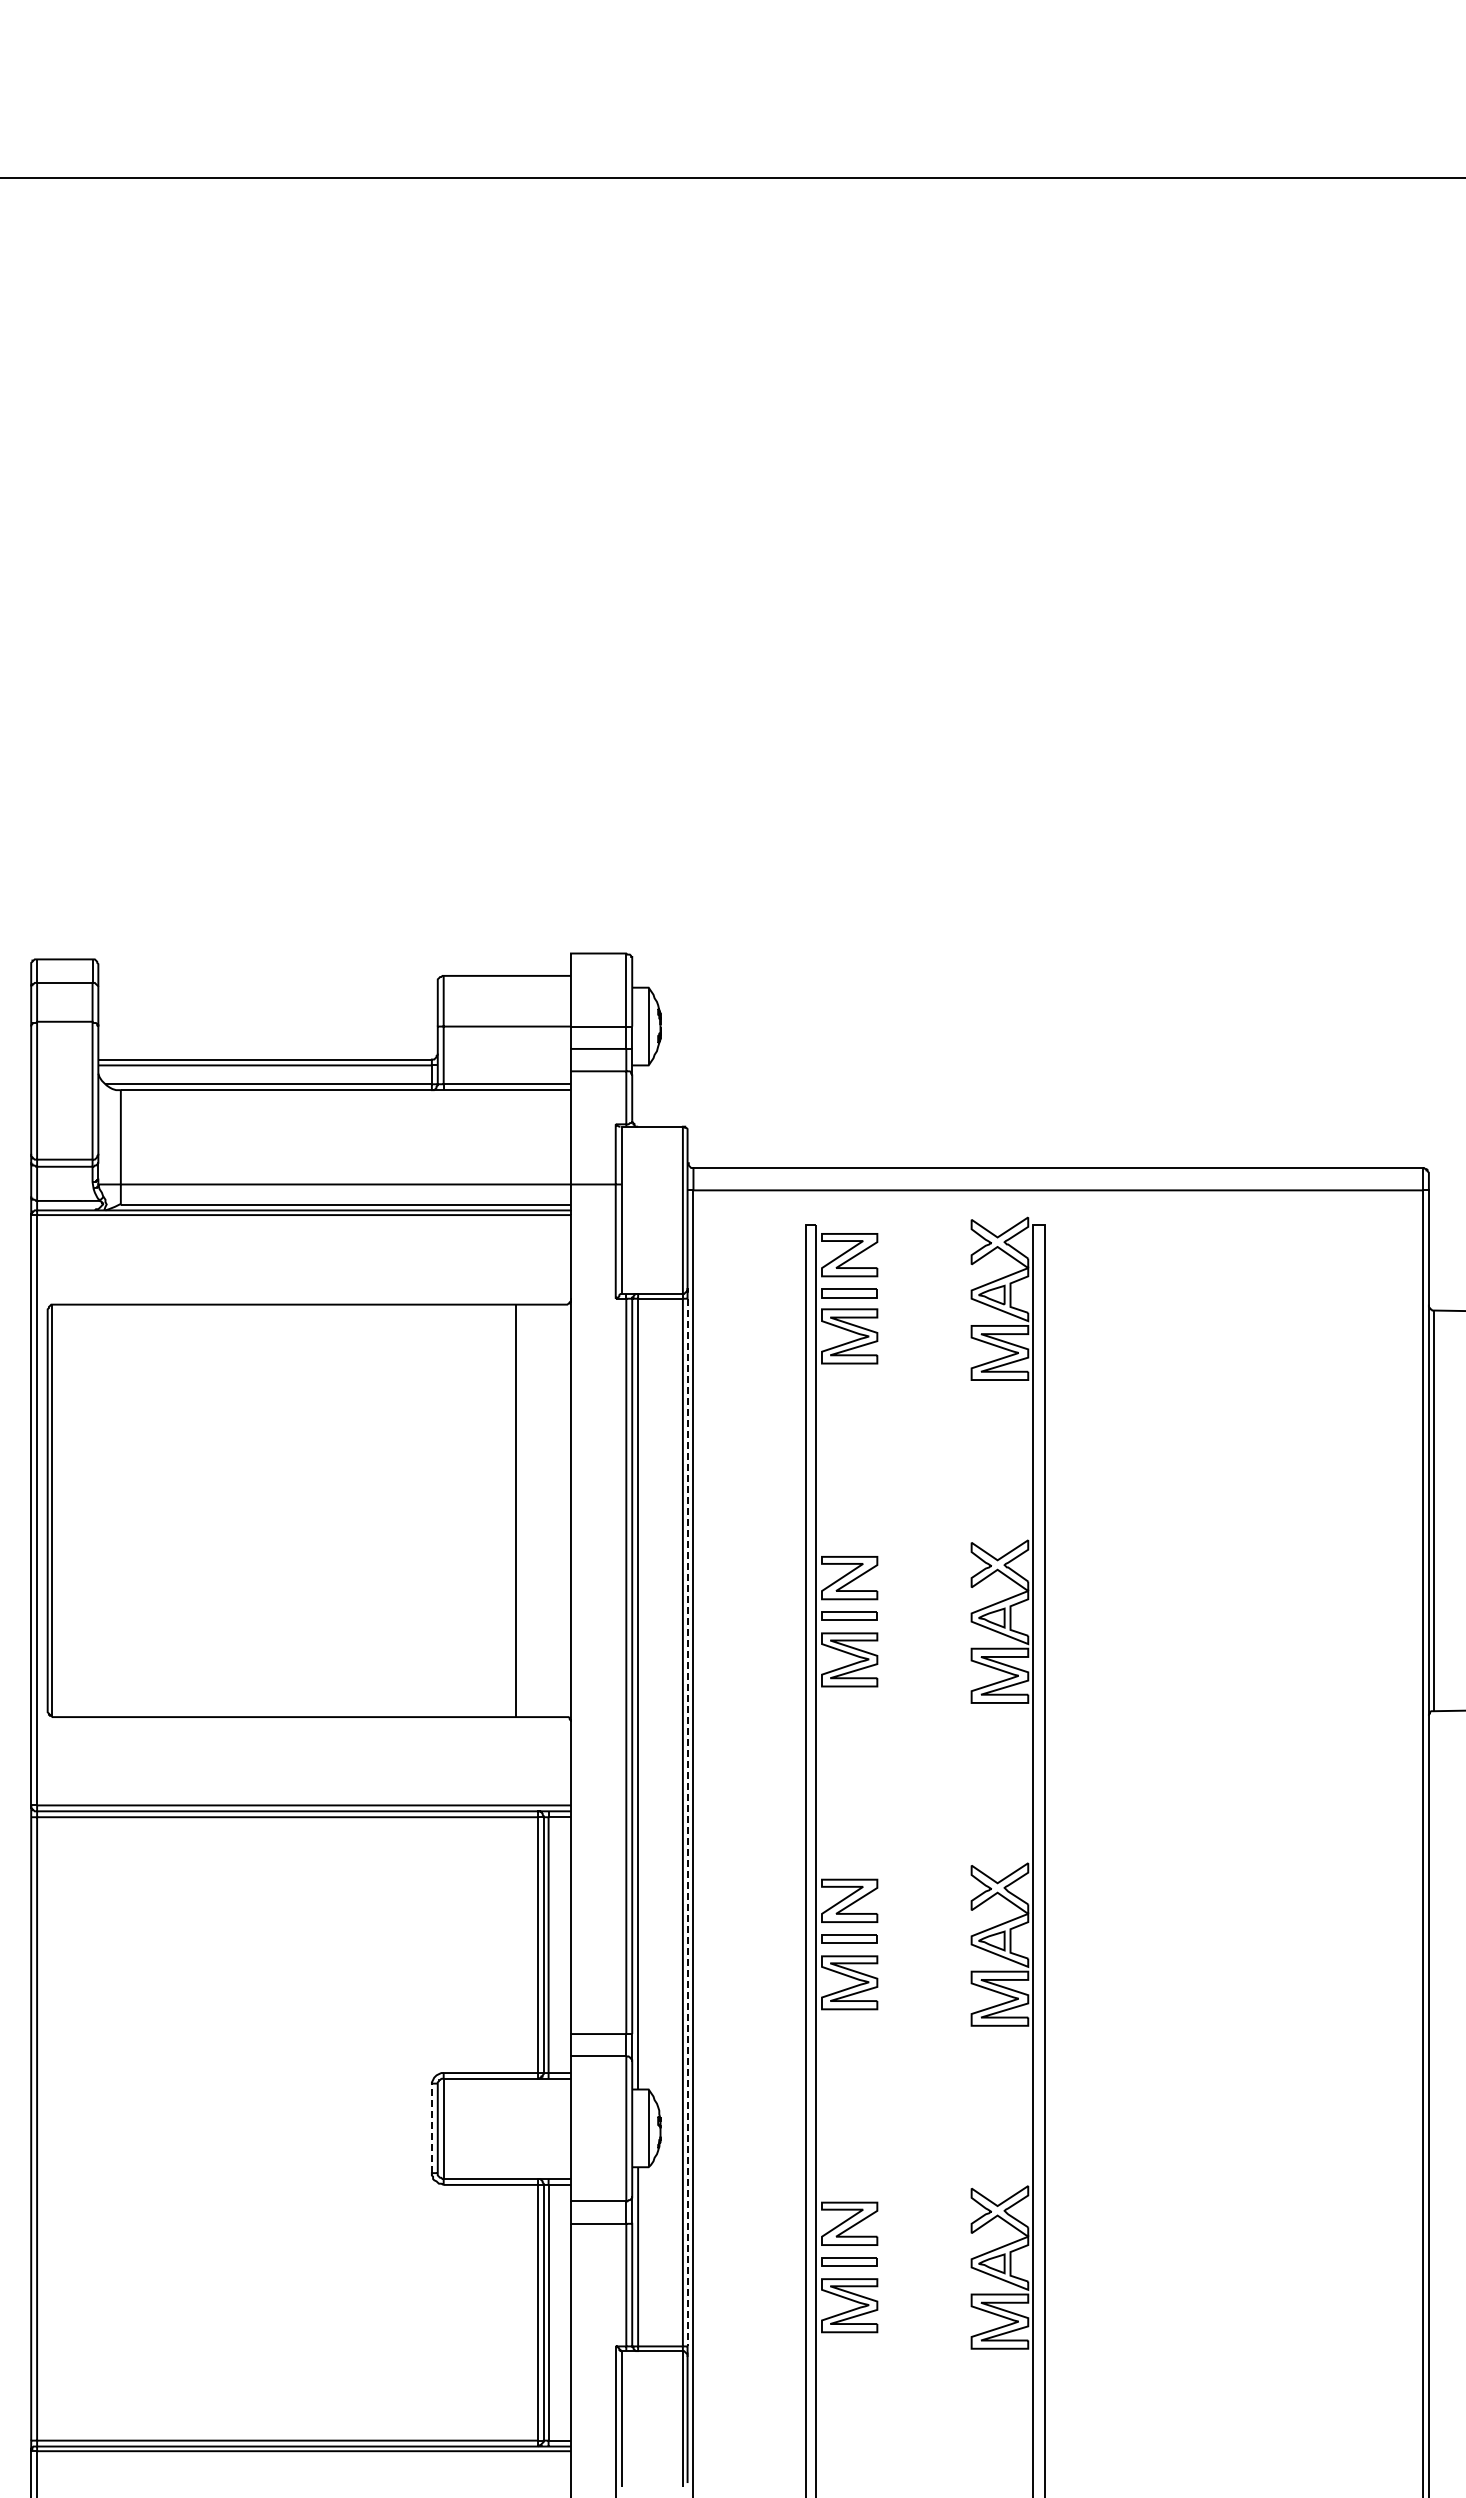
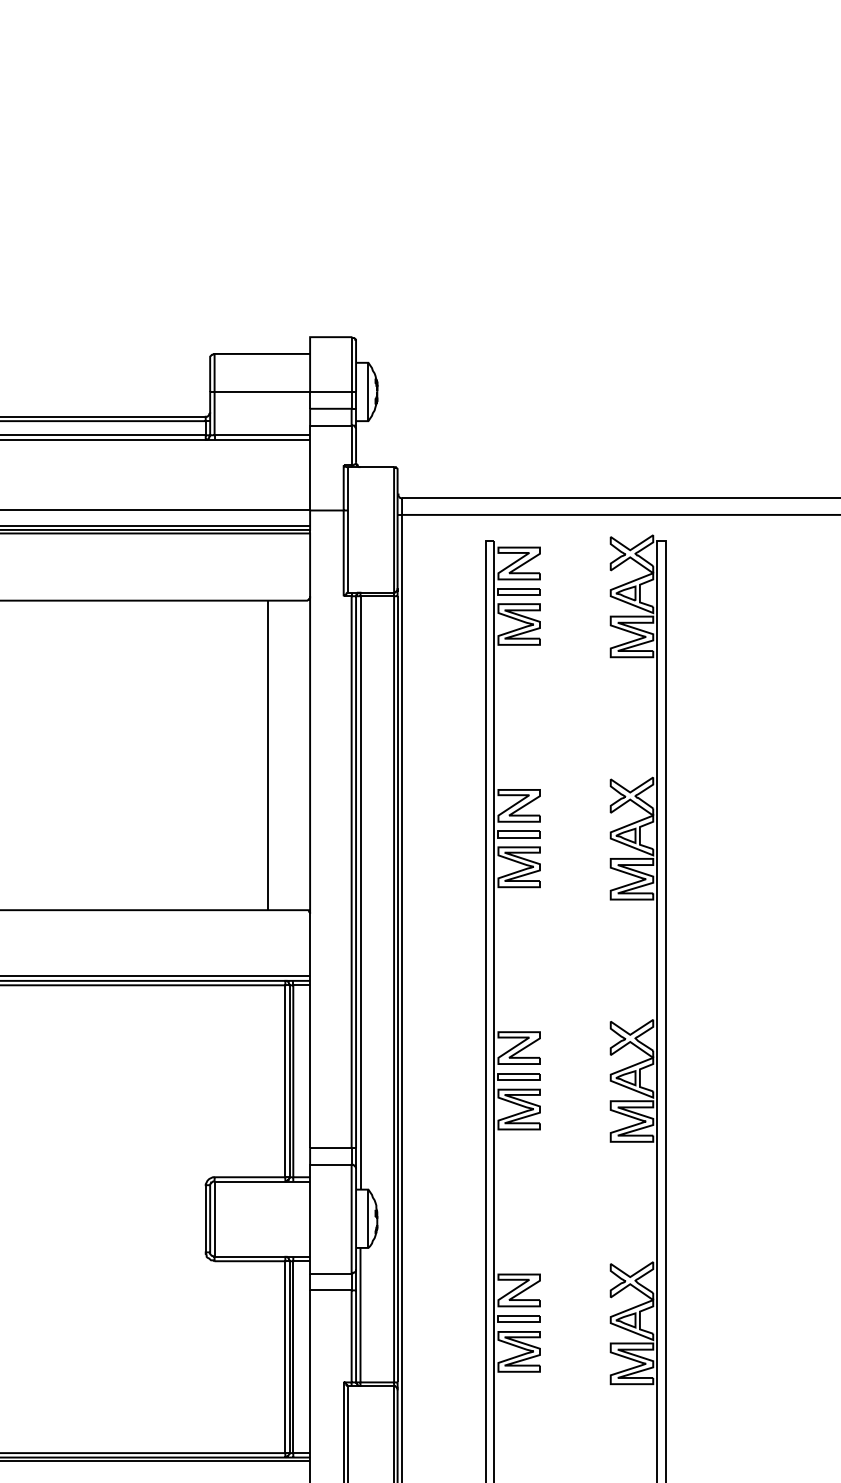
line: (687, 1822) -> (397, 989), dashed -> solid
line: (431, 2128) -> (205, 1218), dashed -> solid

